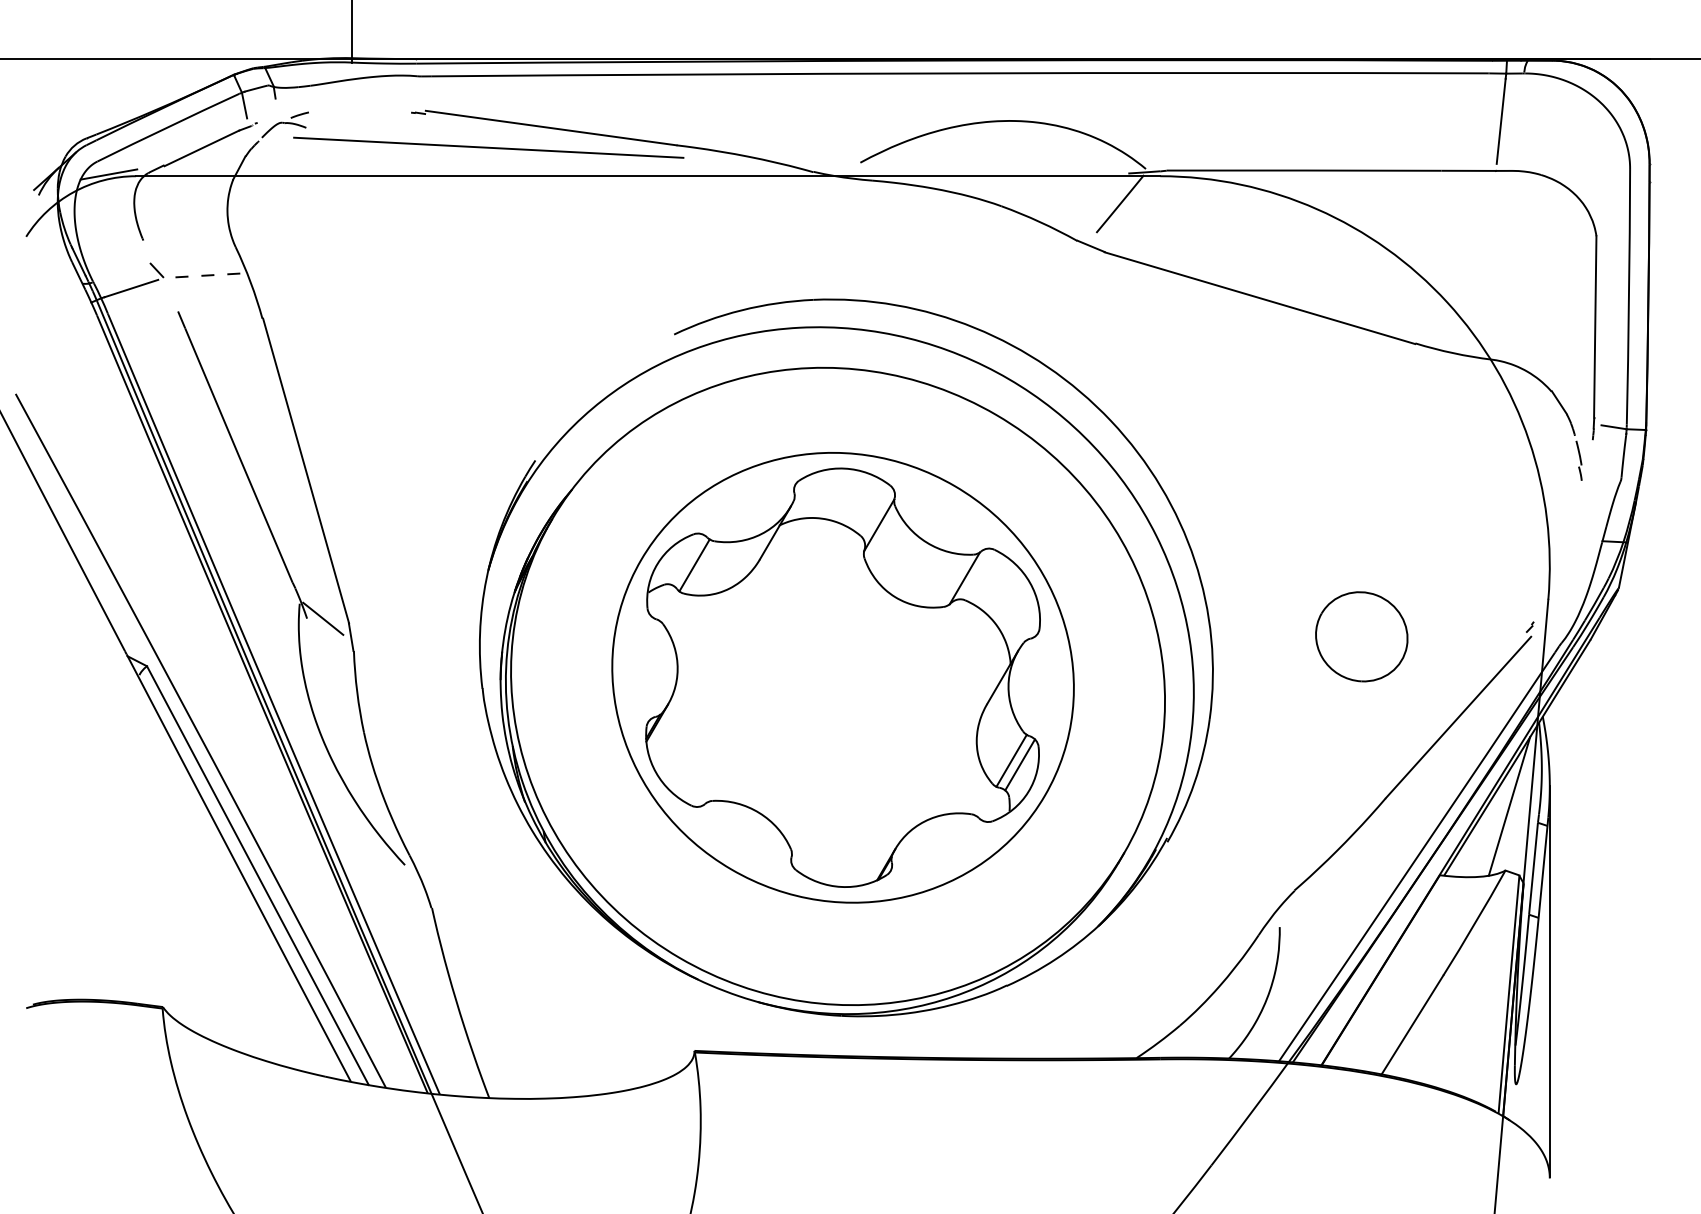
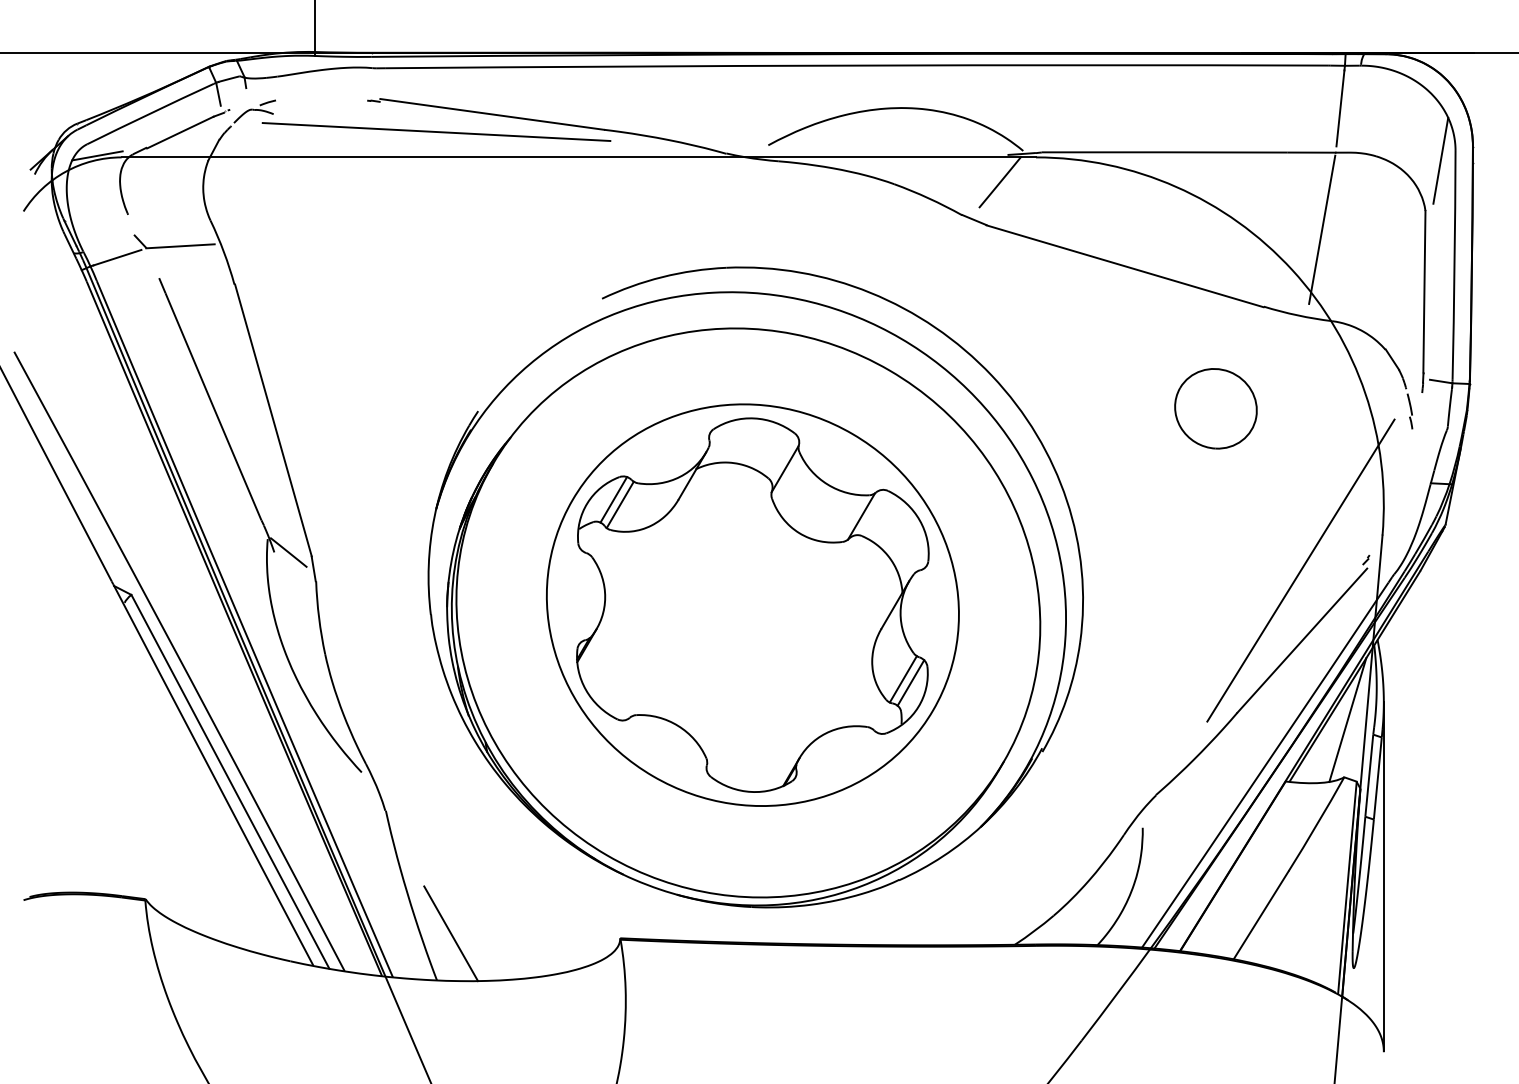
line: (1613, 179) -> (1440, 160), added
line: (1480, 257) -> (1321, 229), added
line: (201, 275) -> (180, 246), dashed -> solid
line: (687, 559) -> (613, 499), added
part: (1361, 636) -> (1215, 408), moved
line: (1456, 638) -> (1300, 570), added
line: (504, 1045) -> (450, 933), added

